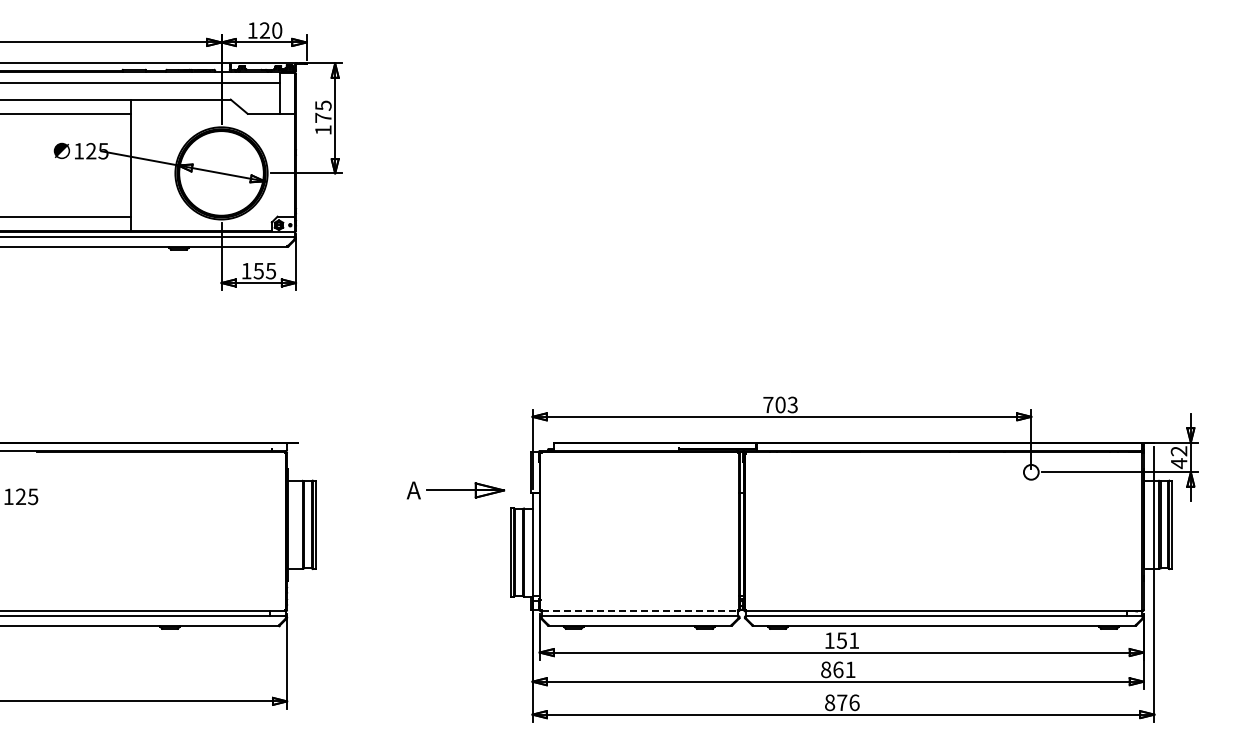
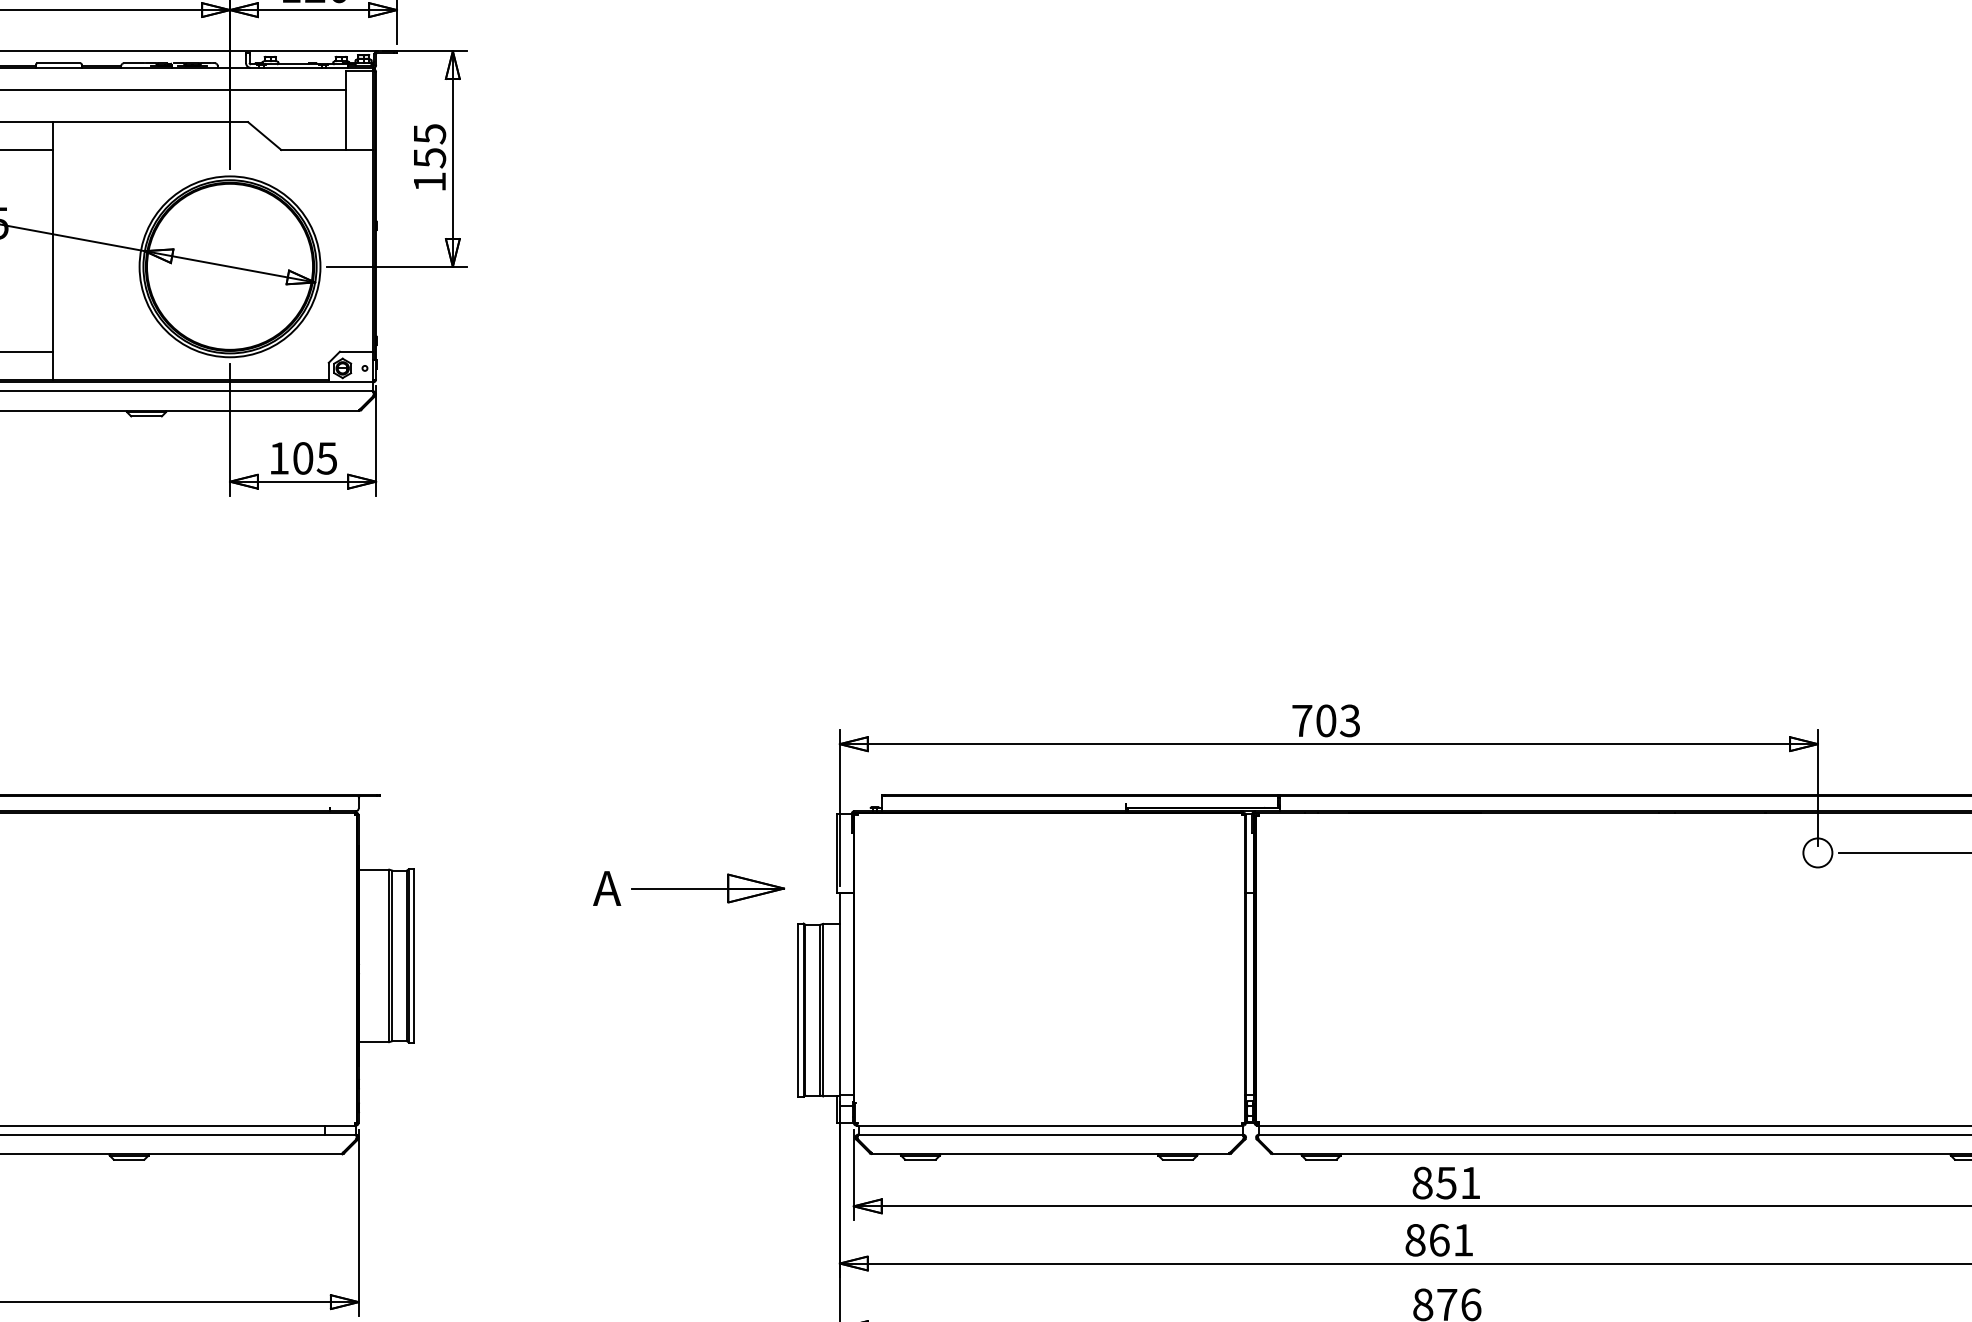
text: (323, 117) -> (429, 157), 175 -> 155
text: (258, 270) -> (302, 457), 155 -> 105
line: (640, 611) -> (1051, 1125), dashed -> solid
text: (829, 640) -> (1422, 1182), 151 -> 851

